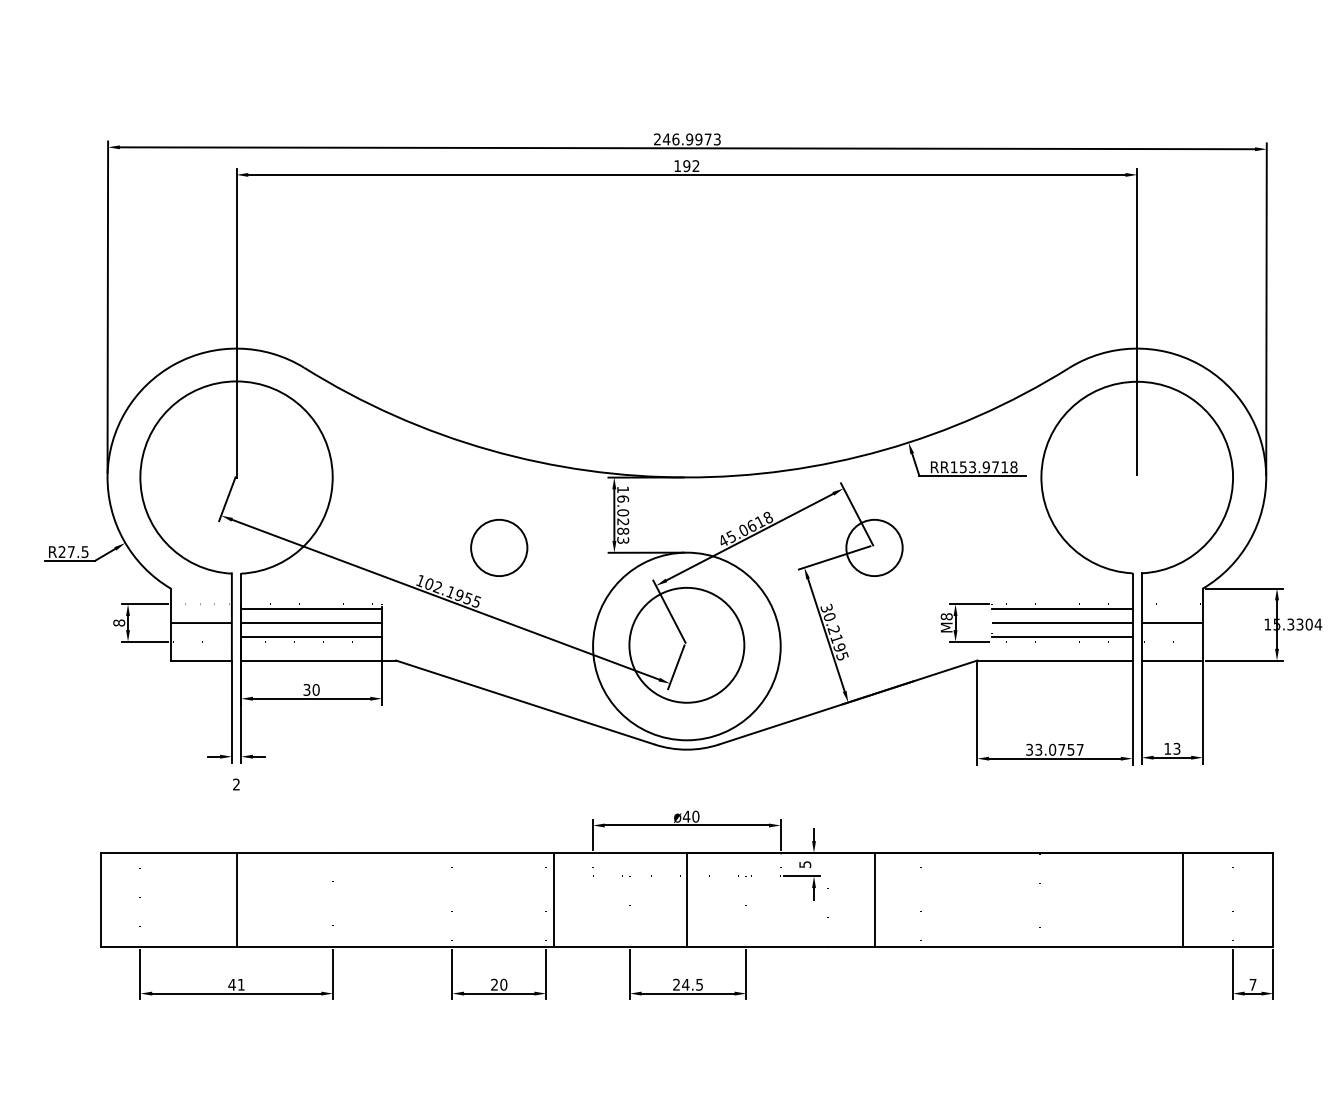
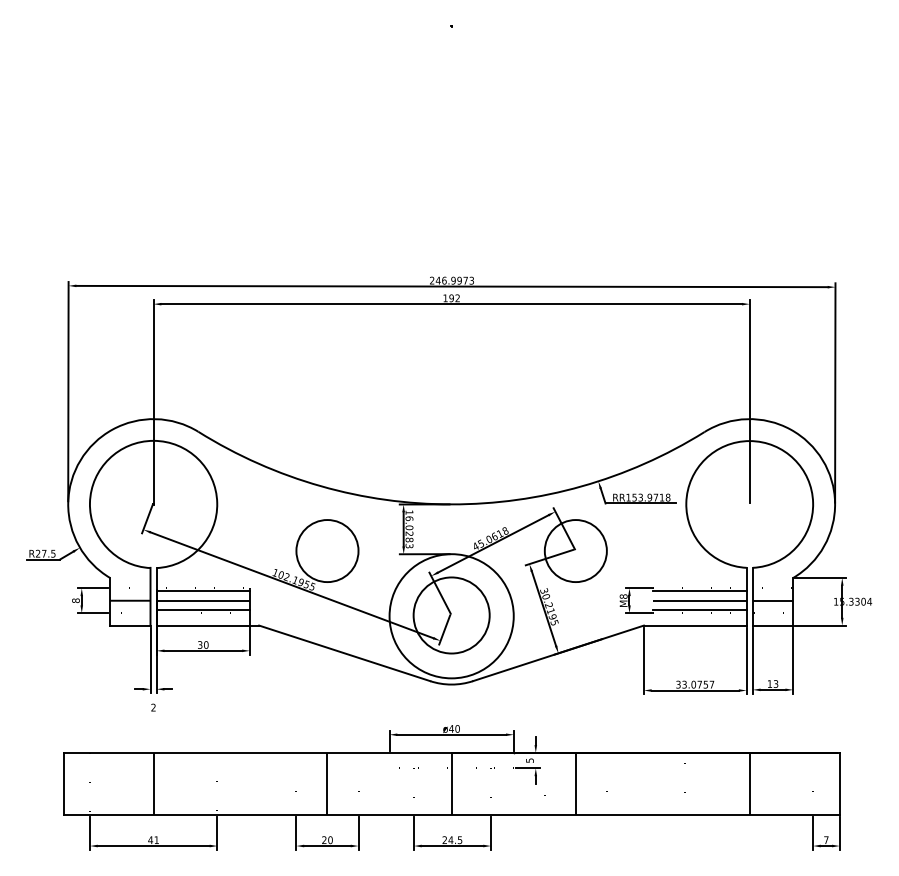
circle: (499, 548) -> (327, 551), size x1.67
circle: (873, 548) -> (575, 551), size x1.67
line: (553, 899) -> (327, 783), moved
line: (1182, 899) -> (749, 783), moved

